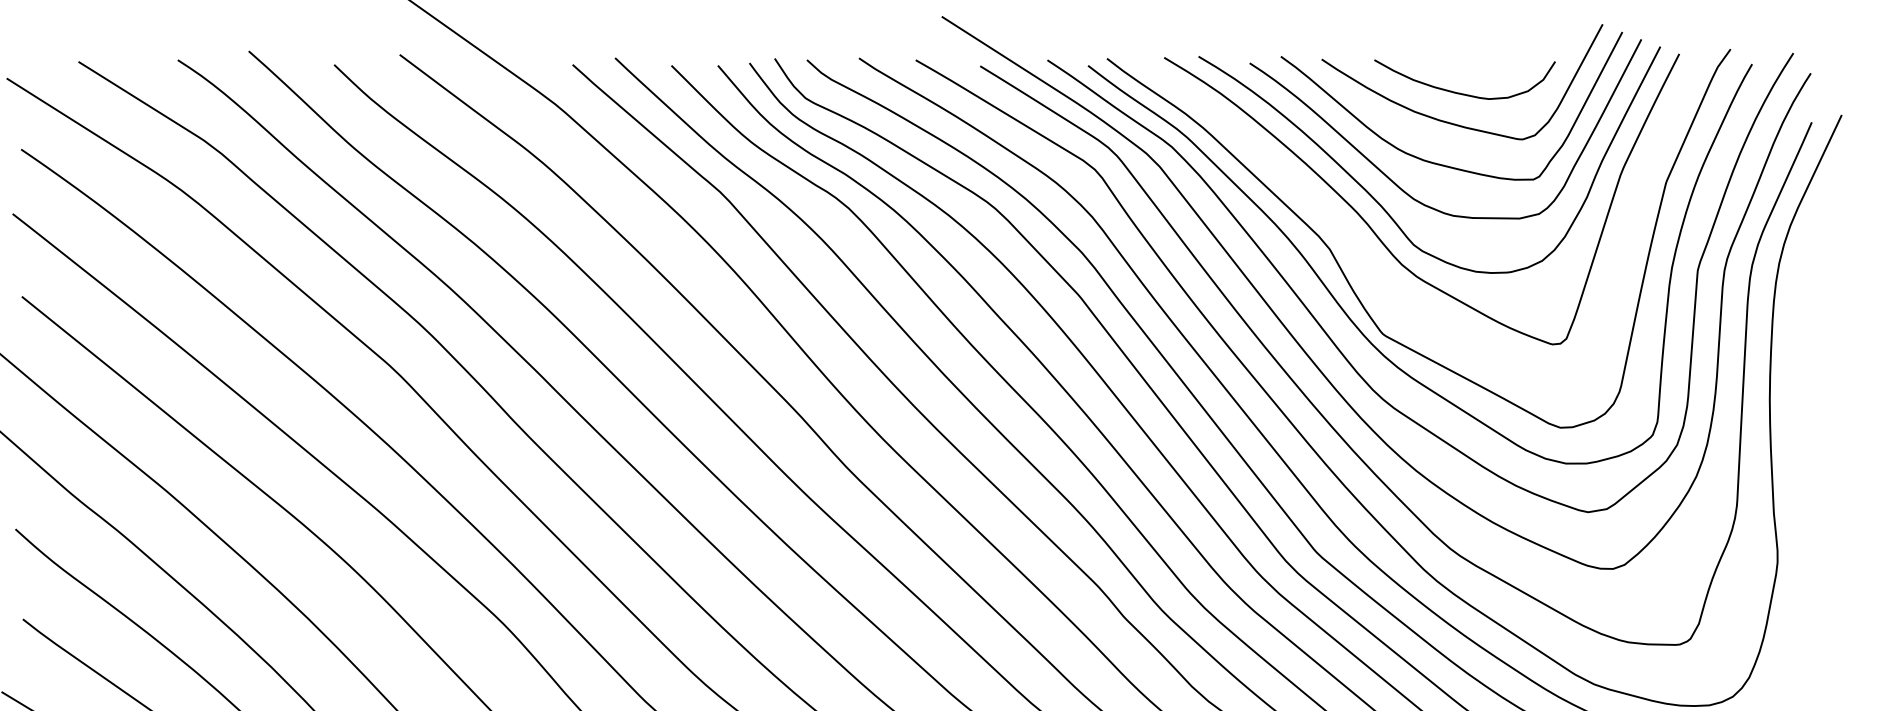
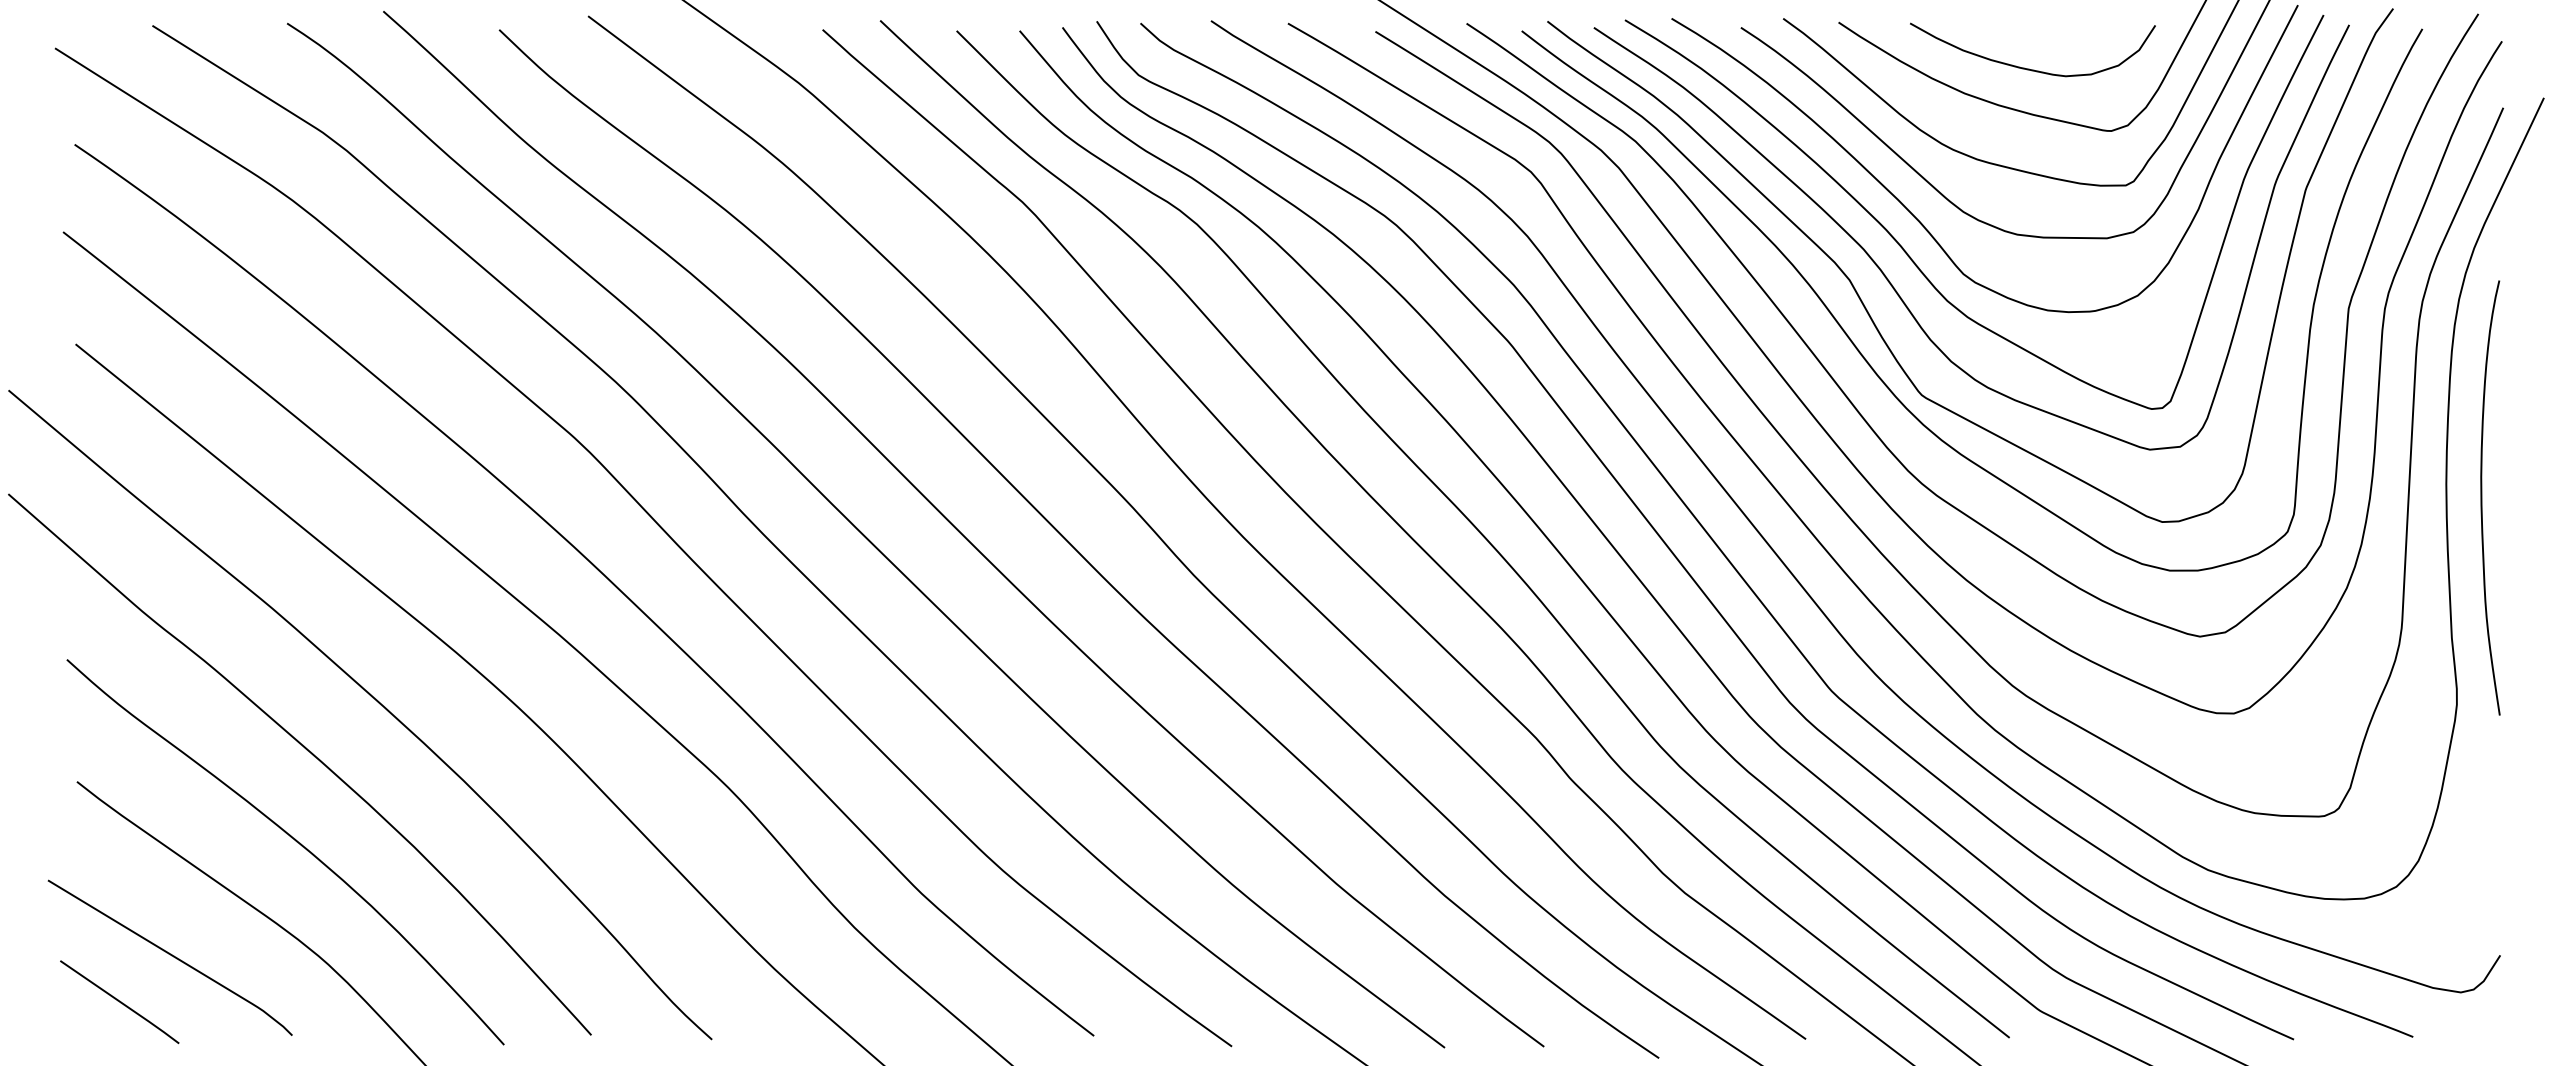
curve: (1365, 257) -> (1897, 291), added
curve: (1796, 409) -> (2482, 497), added

